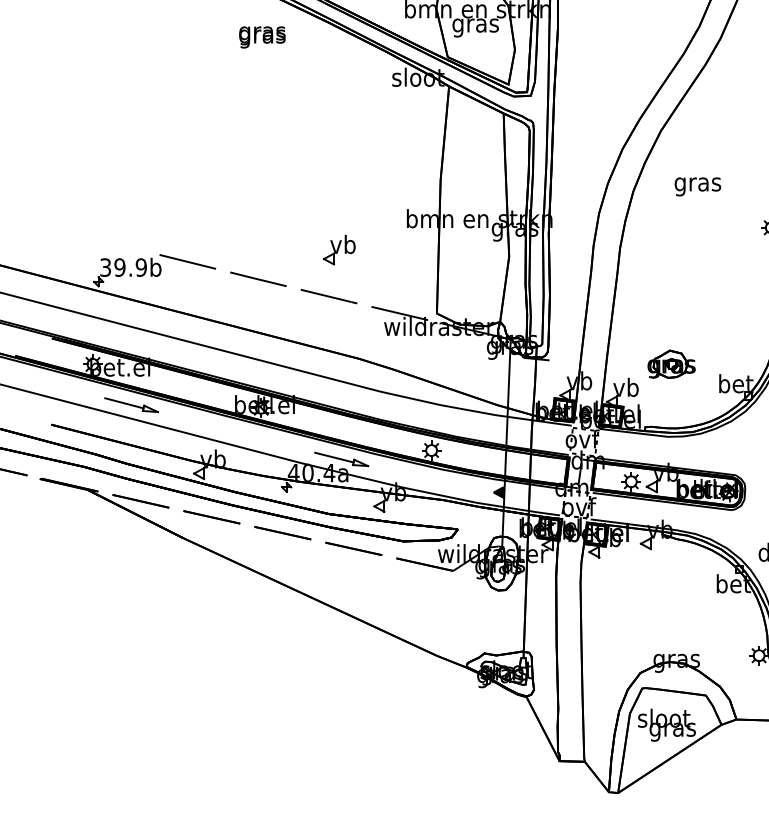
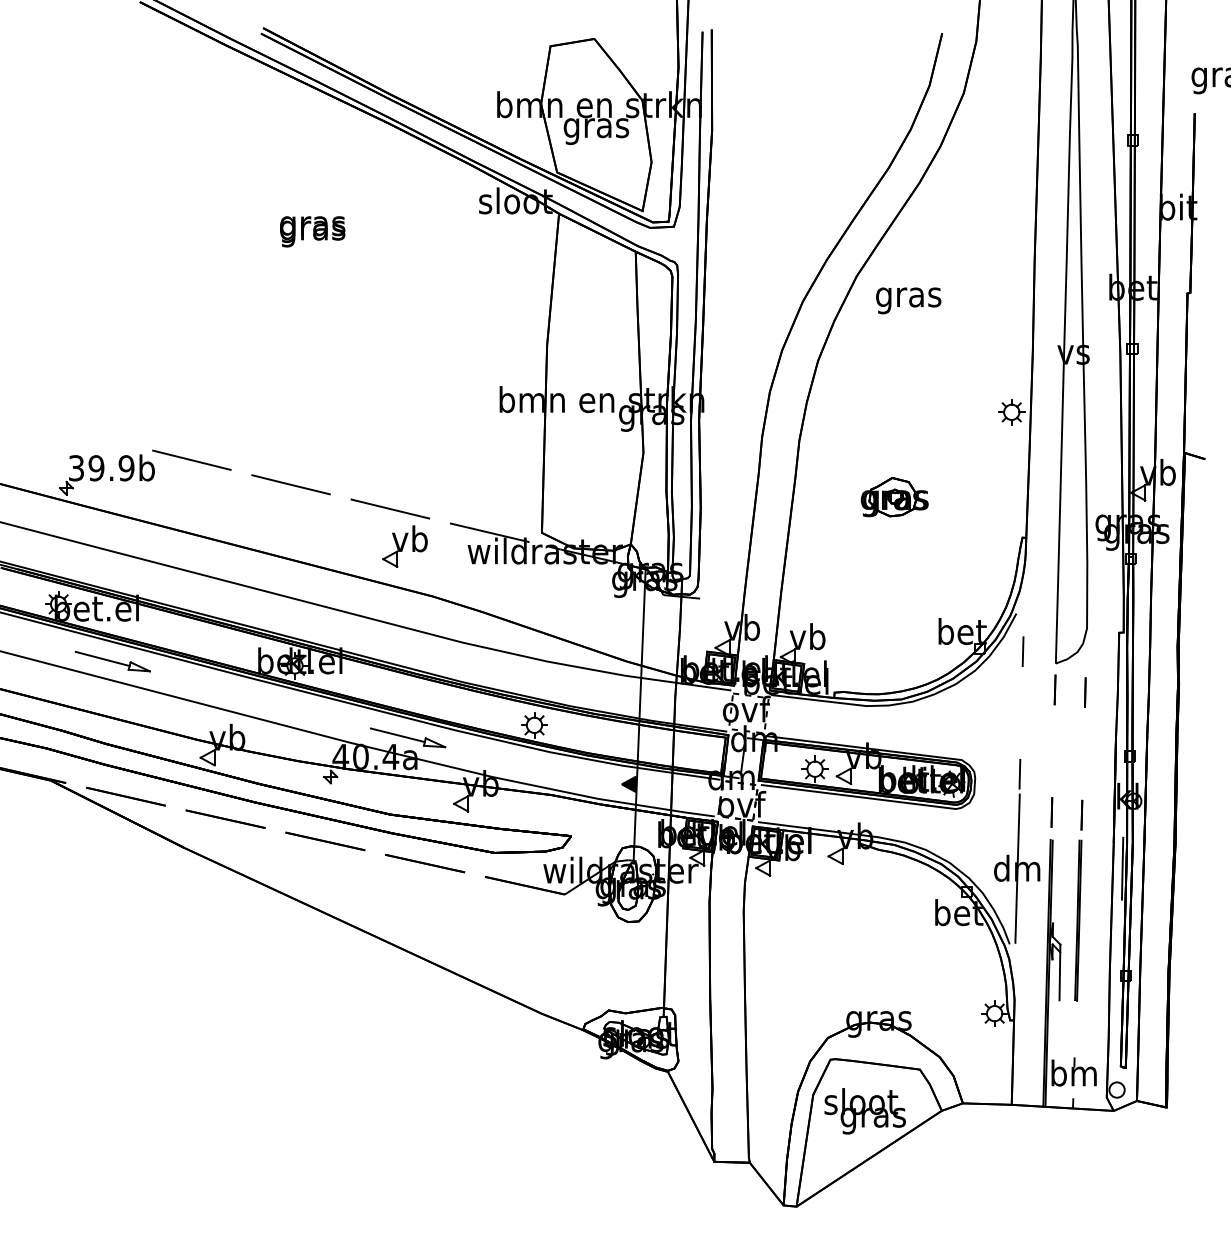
text: (262, 37) -> (312, 231), moved
text: (697, 186) -> (908, 300), moved
part: (339, 249) -> (404, 546), moved
part: (671, 364) -> (894, 497), moved

